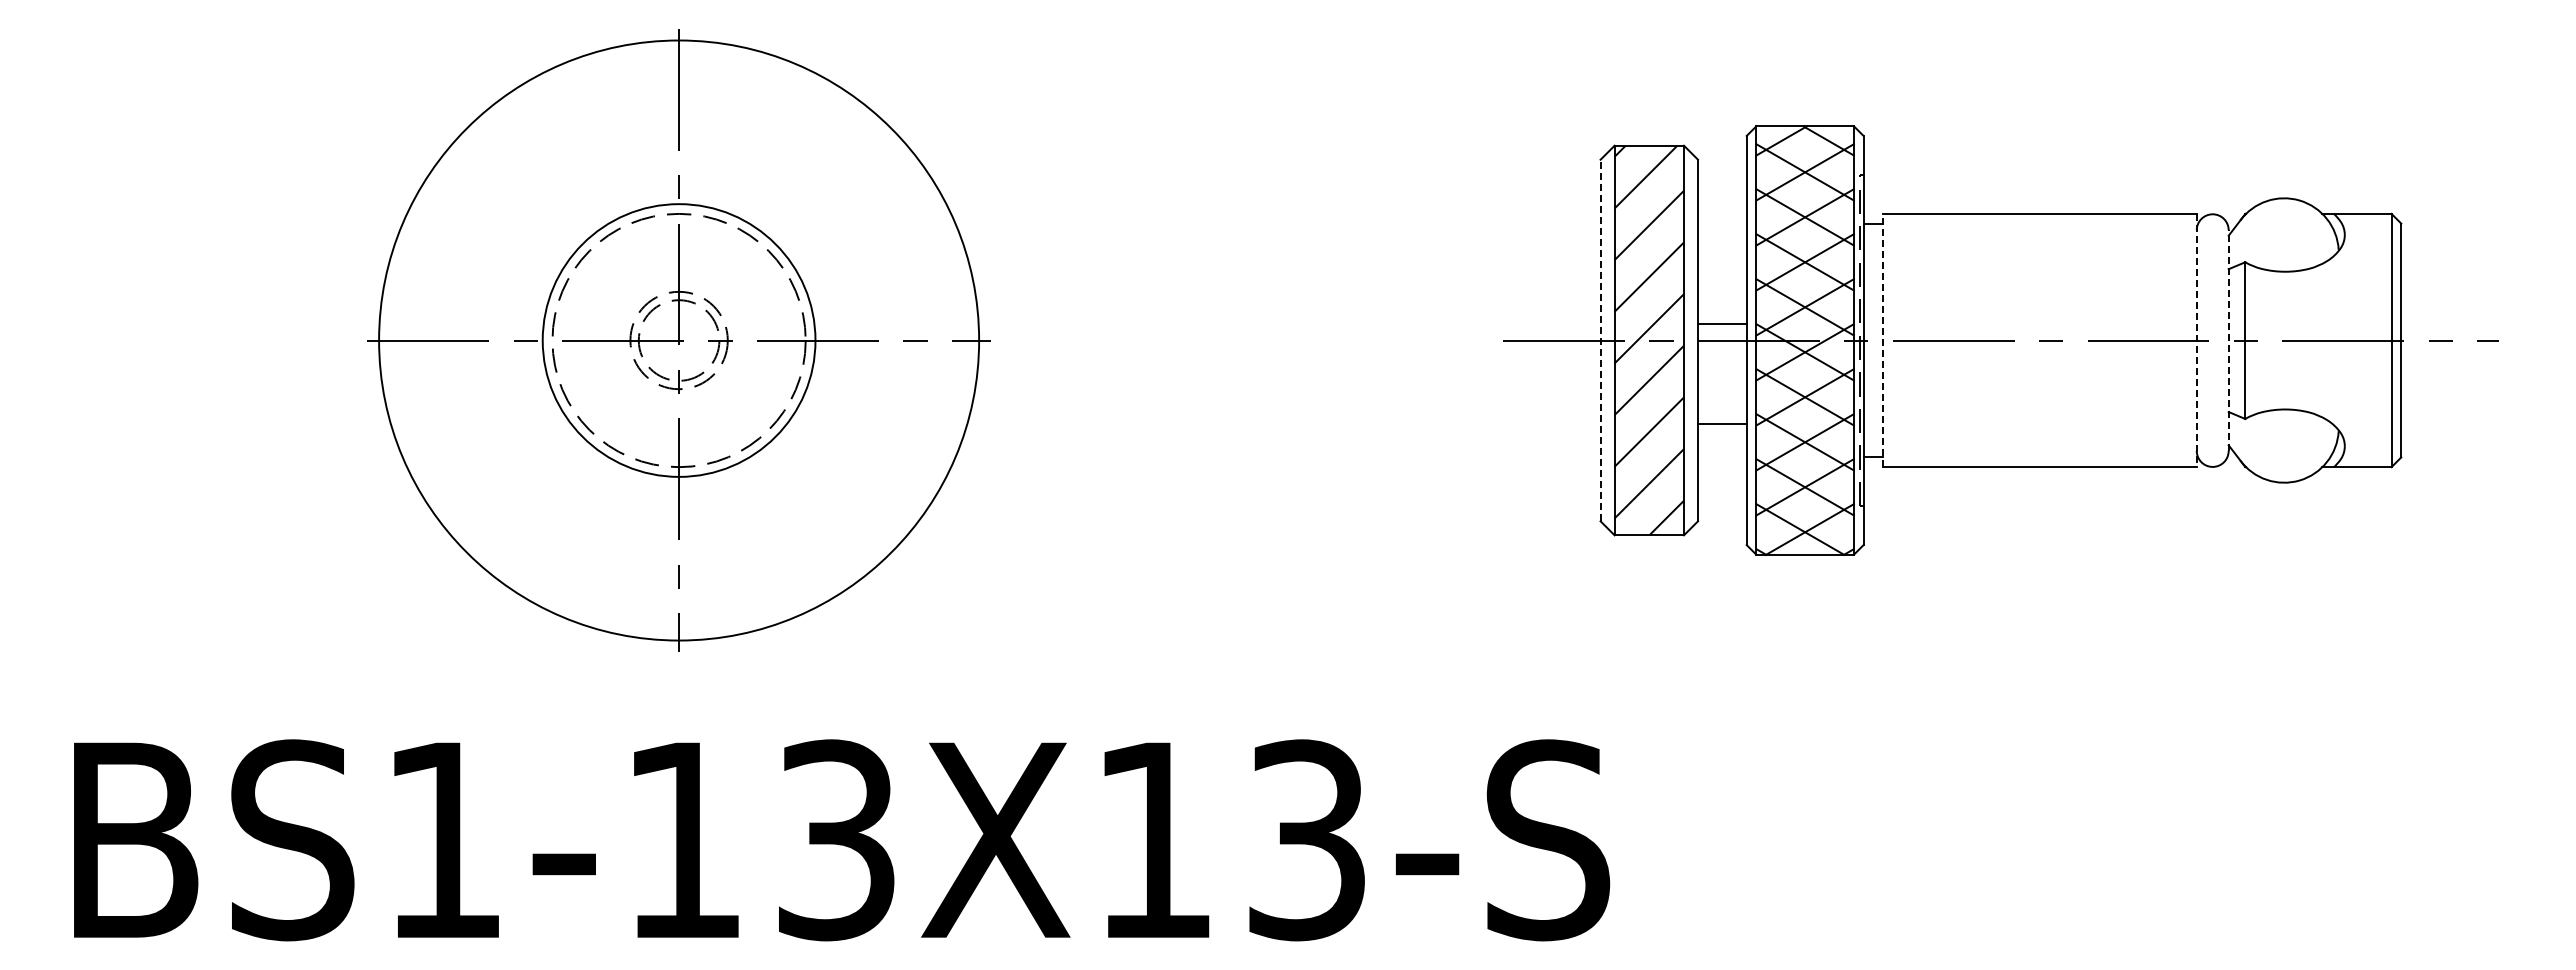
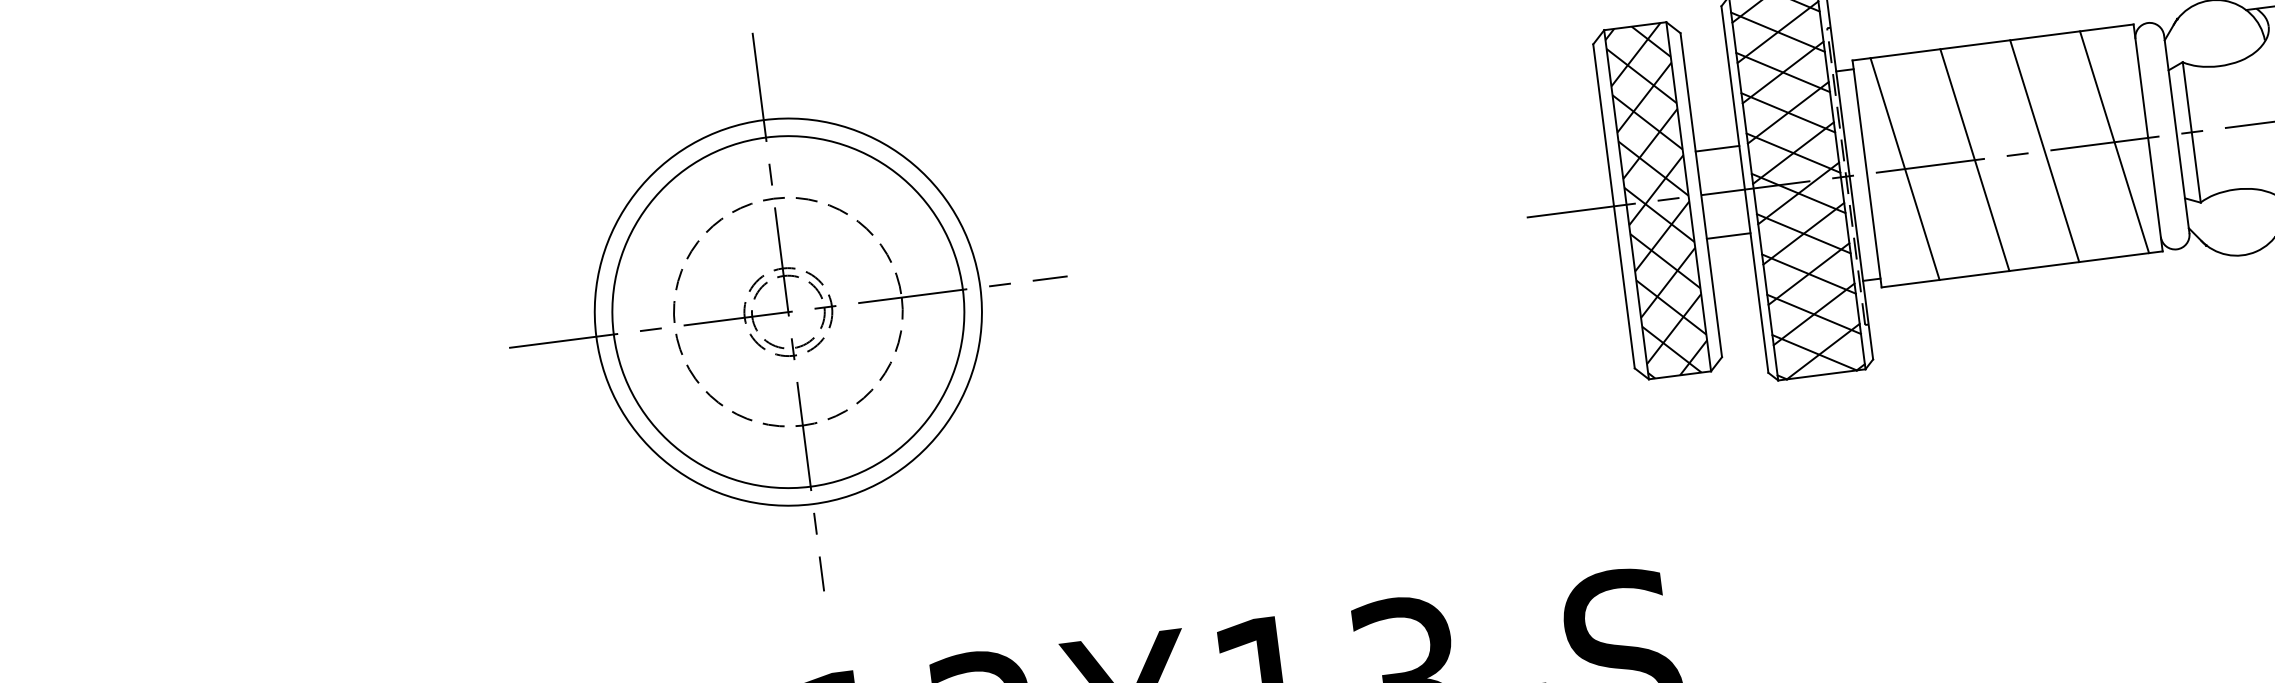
line: (1722, 323) -> (1717, 148), moved
circle: (678, 340) -> (787, 312), size x0.71
circle: (678, 340) -> (787, 312), size x1.43
line: (1600, 340) -> (1613, 206), dashed -> solid
hatch: (1648, 340) -> (1656, 200), added
line: (1883, 340) -> (1867, 173), dashed -> solid
line: (1925, 340) -> (1905, 169), added
line: (2003, 340) -> (1974, 160), added
line: (2081, 340) -> (2044, 151), added
line: (2158, 340) -> (2113, 142), added
line: (2196, 340) -> (2147, 137), dashed -> solid
line: (2228, 340) -> (2176, 134), dashed -> solid
line: (1722, 424) -> (1728, 236), moved

